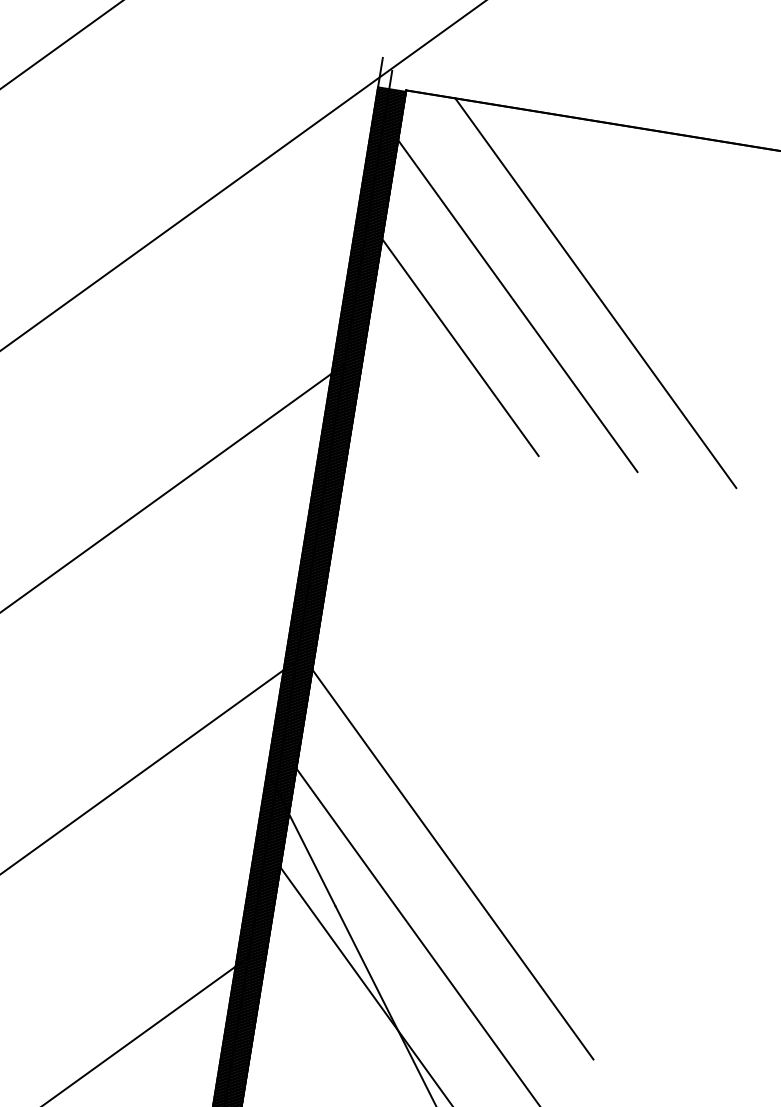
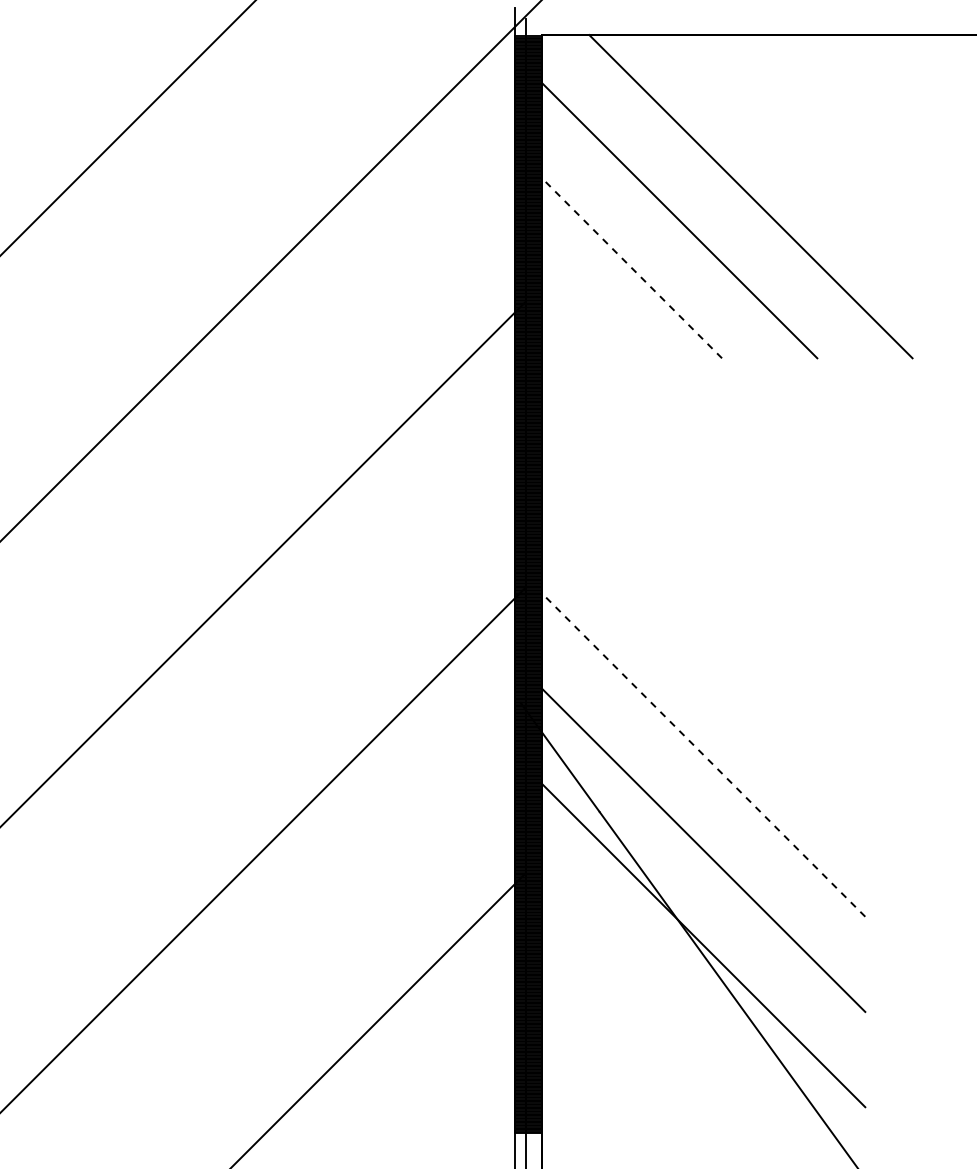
line: (460, 346) -> (631, 267), solid -> dashed
line: (452, 865) -> (703, 755), solid -> dashed

